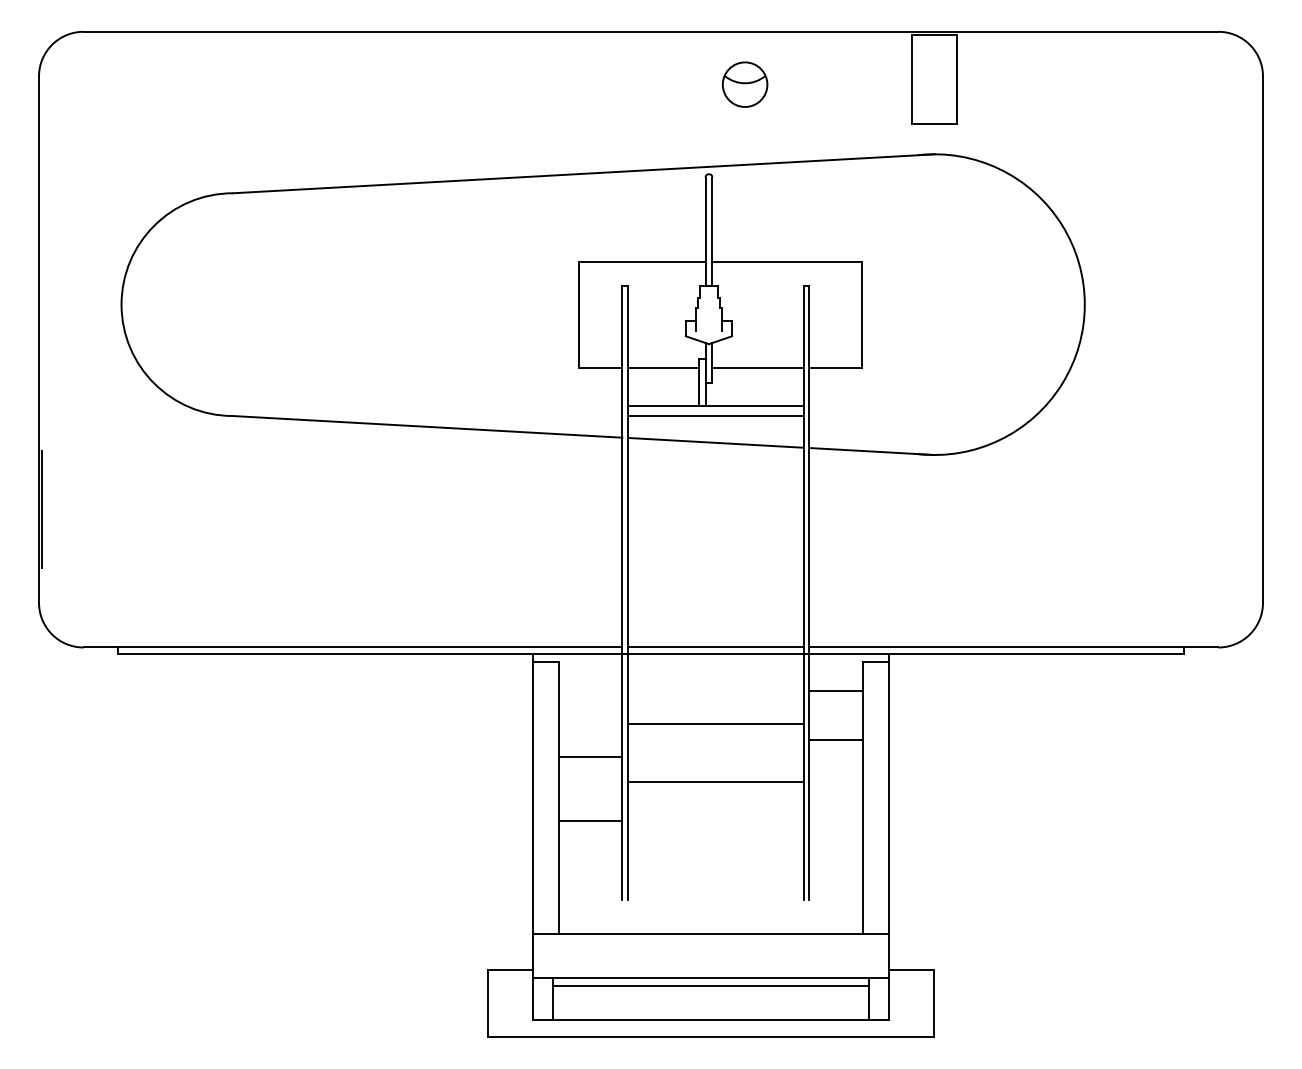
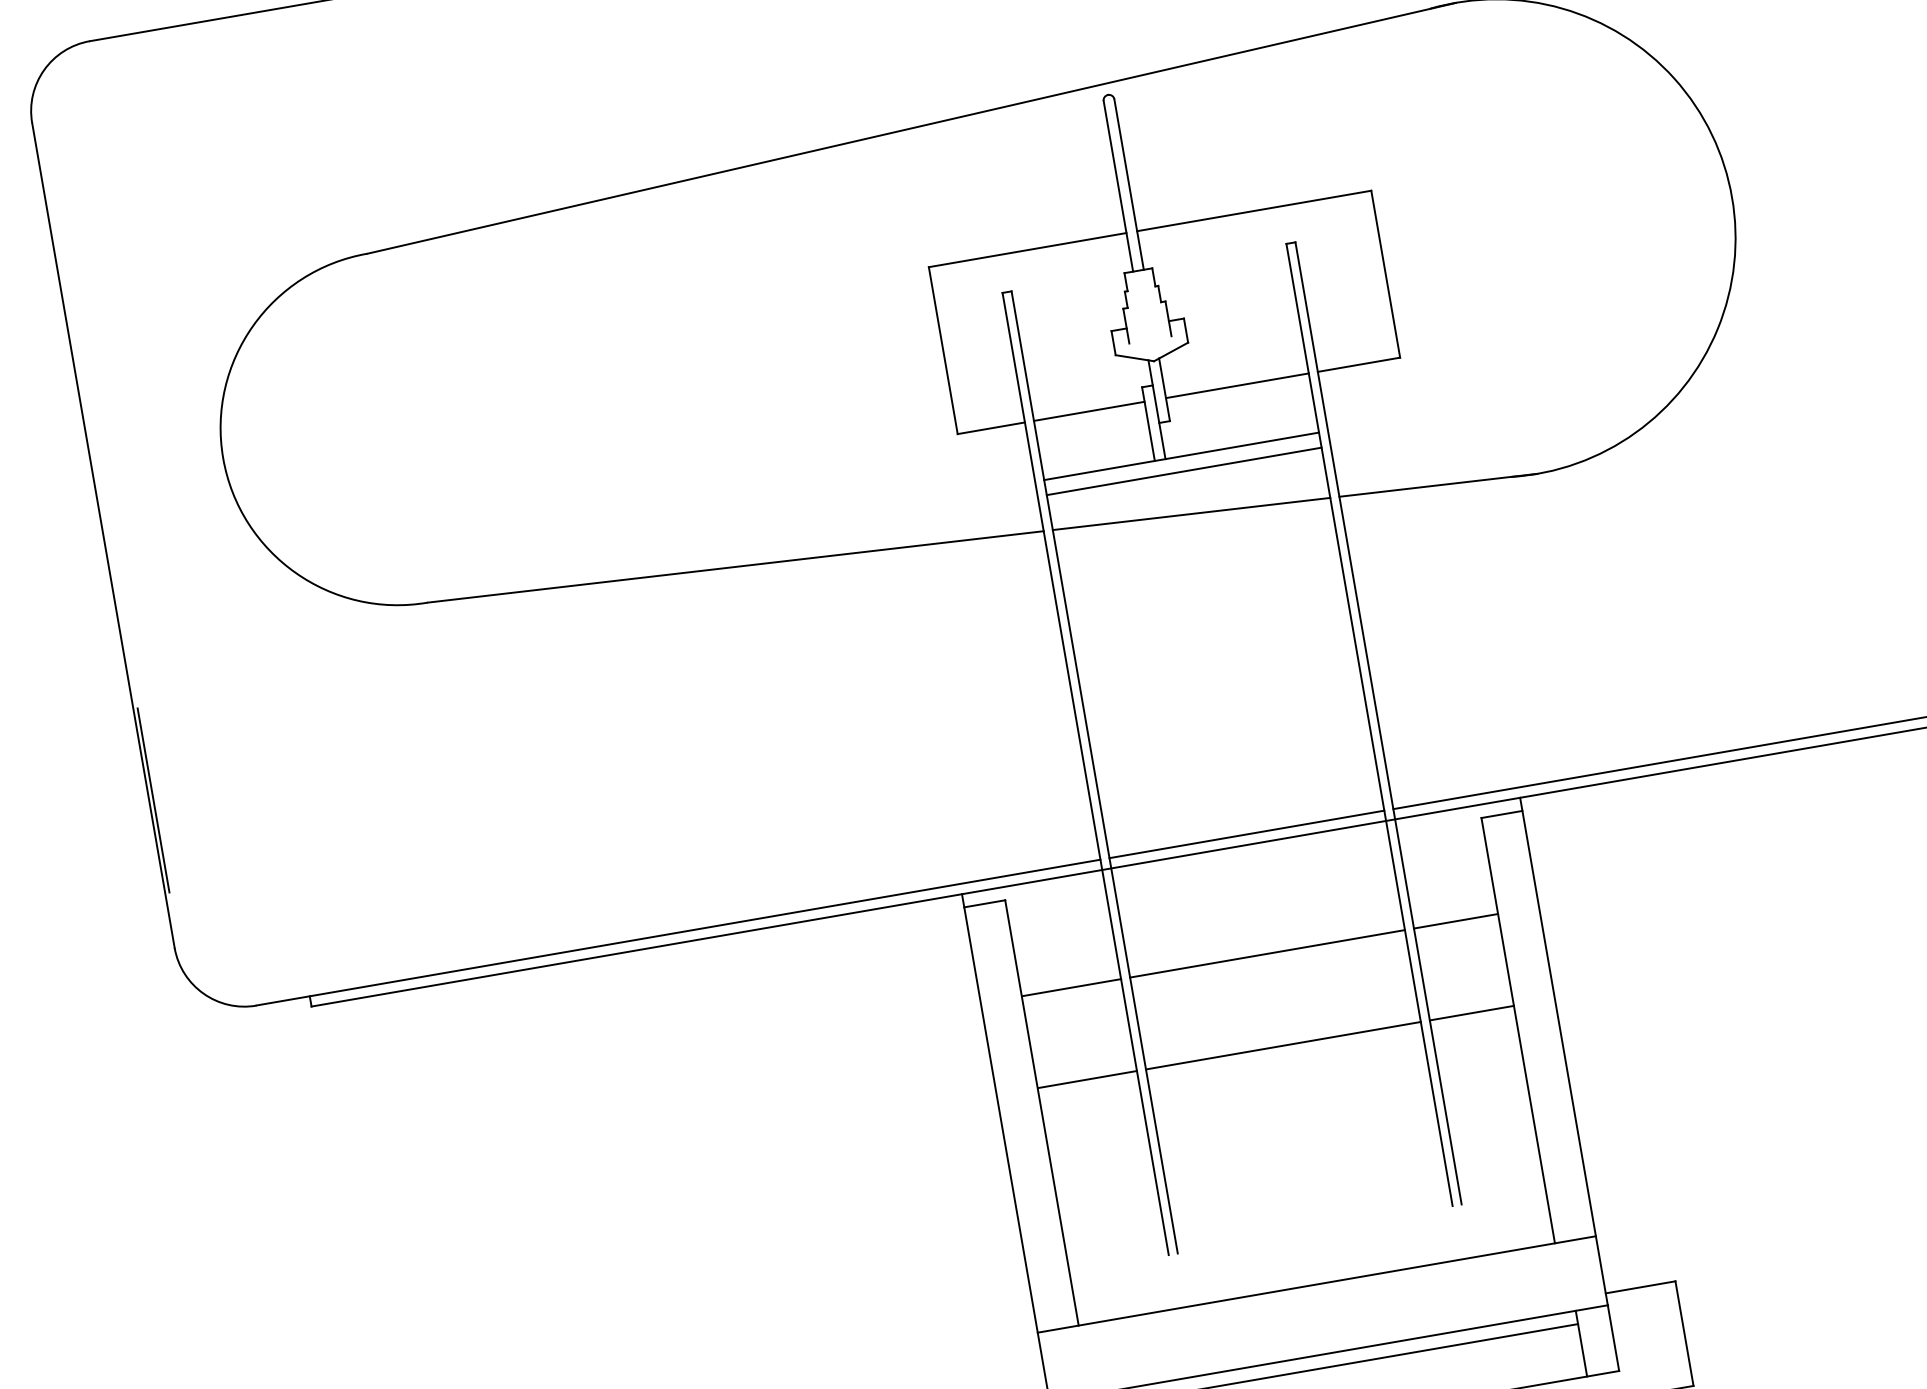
line: (836, 690) -> (1456, 920), moved
line: (836, 740) -> (1472, 1013), moved
line: (590, 756) -> (1071, 987), moved
line: (590, 821) -> (1087, 1079), moved

